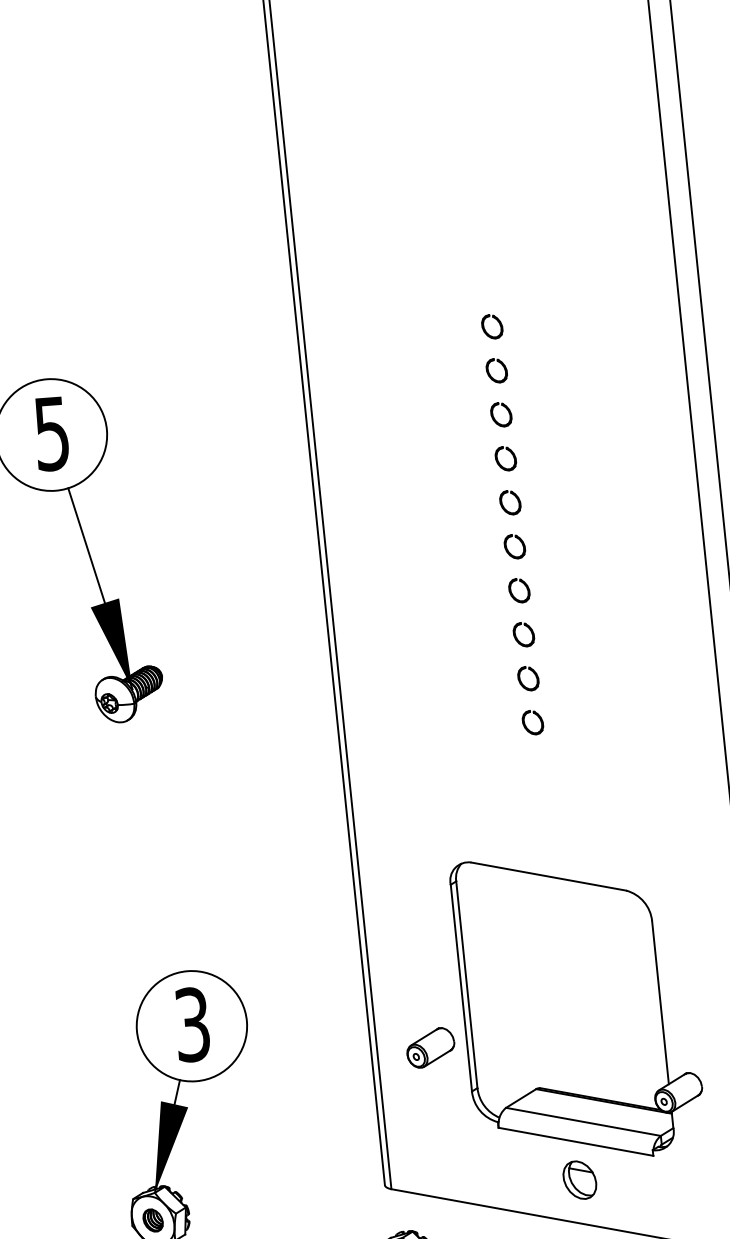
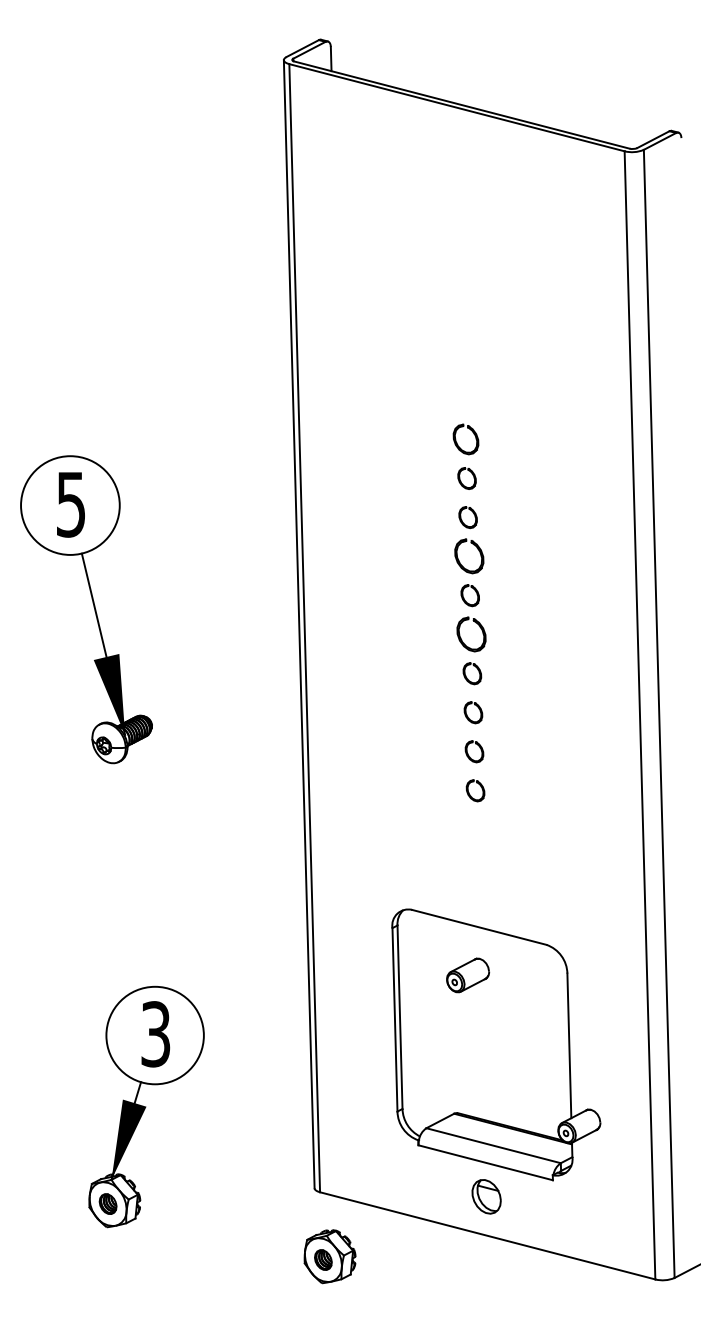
part: (491, 326) -> (465, 439), size x1.4
part: (505, 458) -> (468, 556), size x1.6
part: (513, 546) -> (470, 634), size x1.6
part: (431, 1047) -> (468, 975), moved

